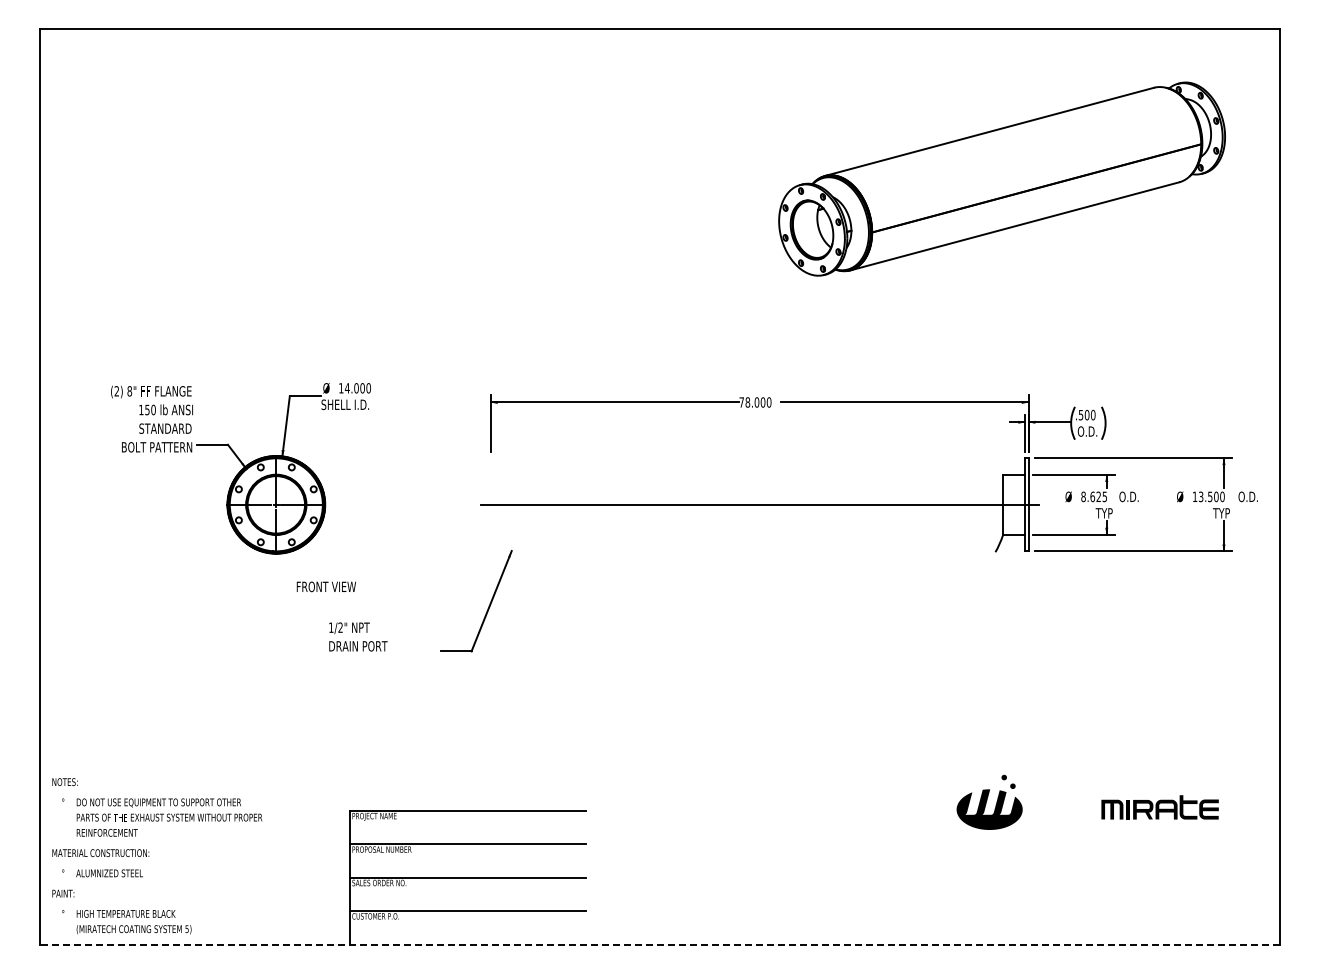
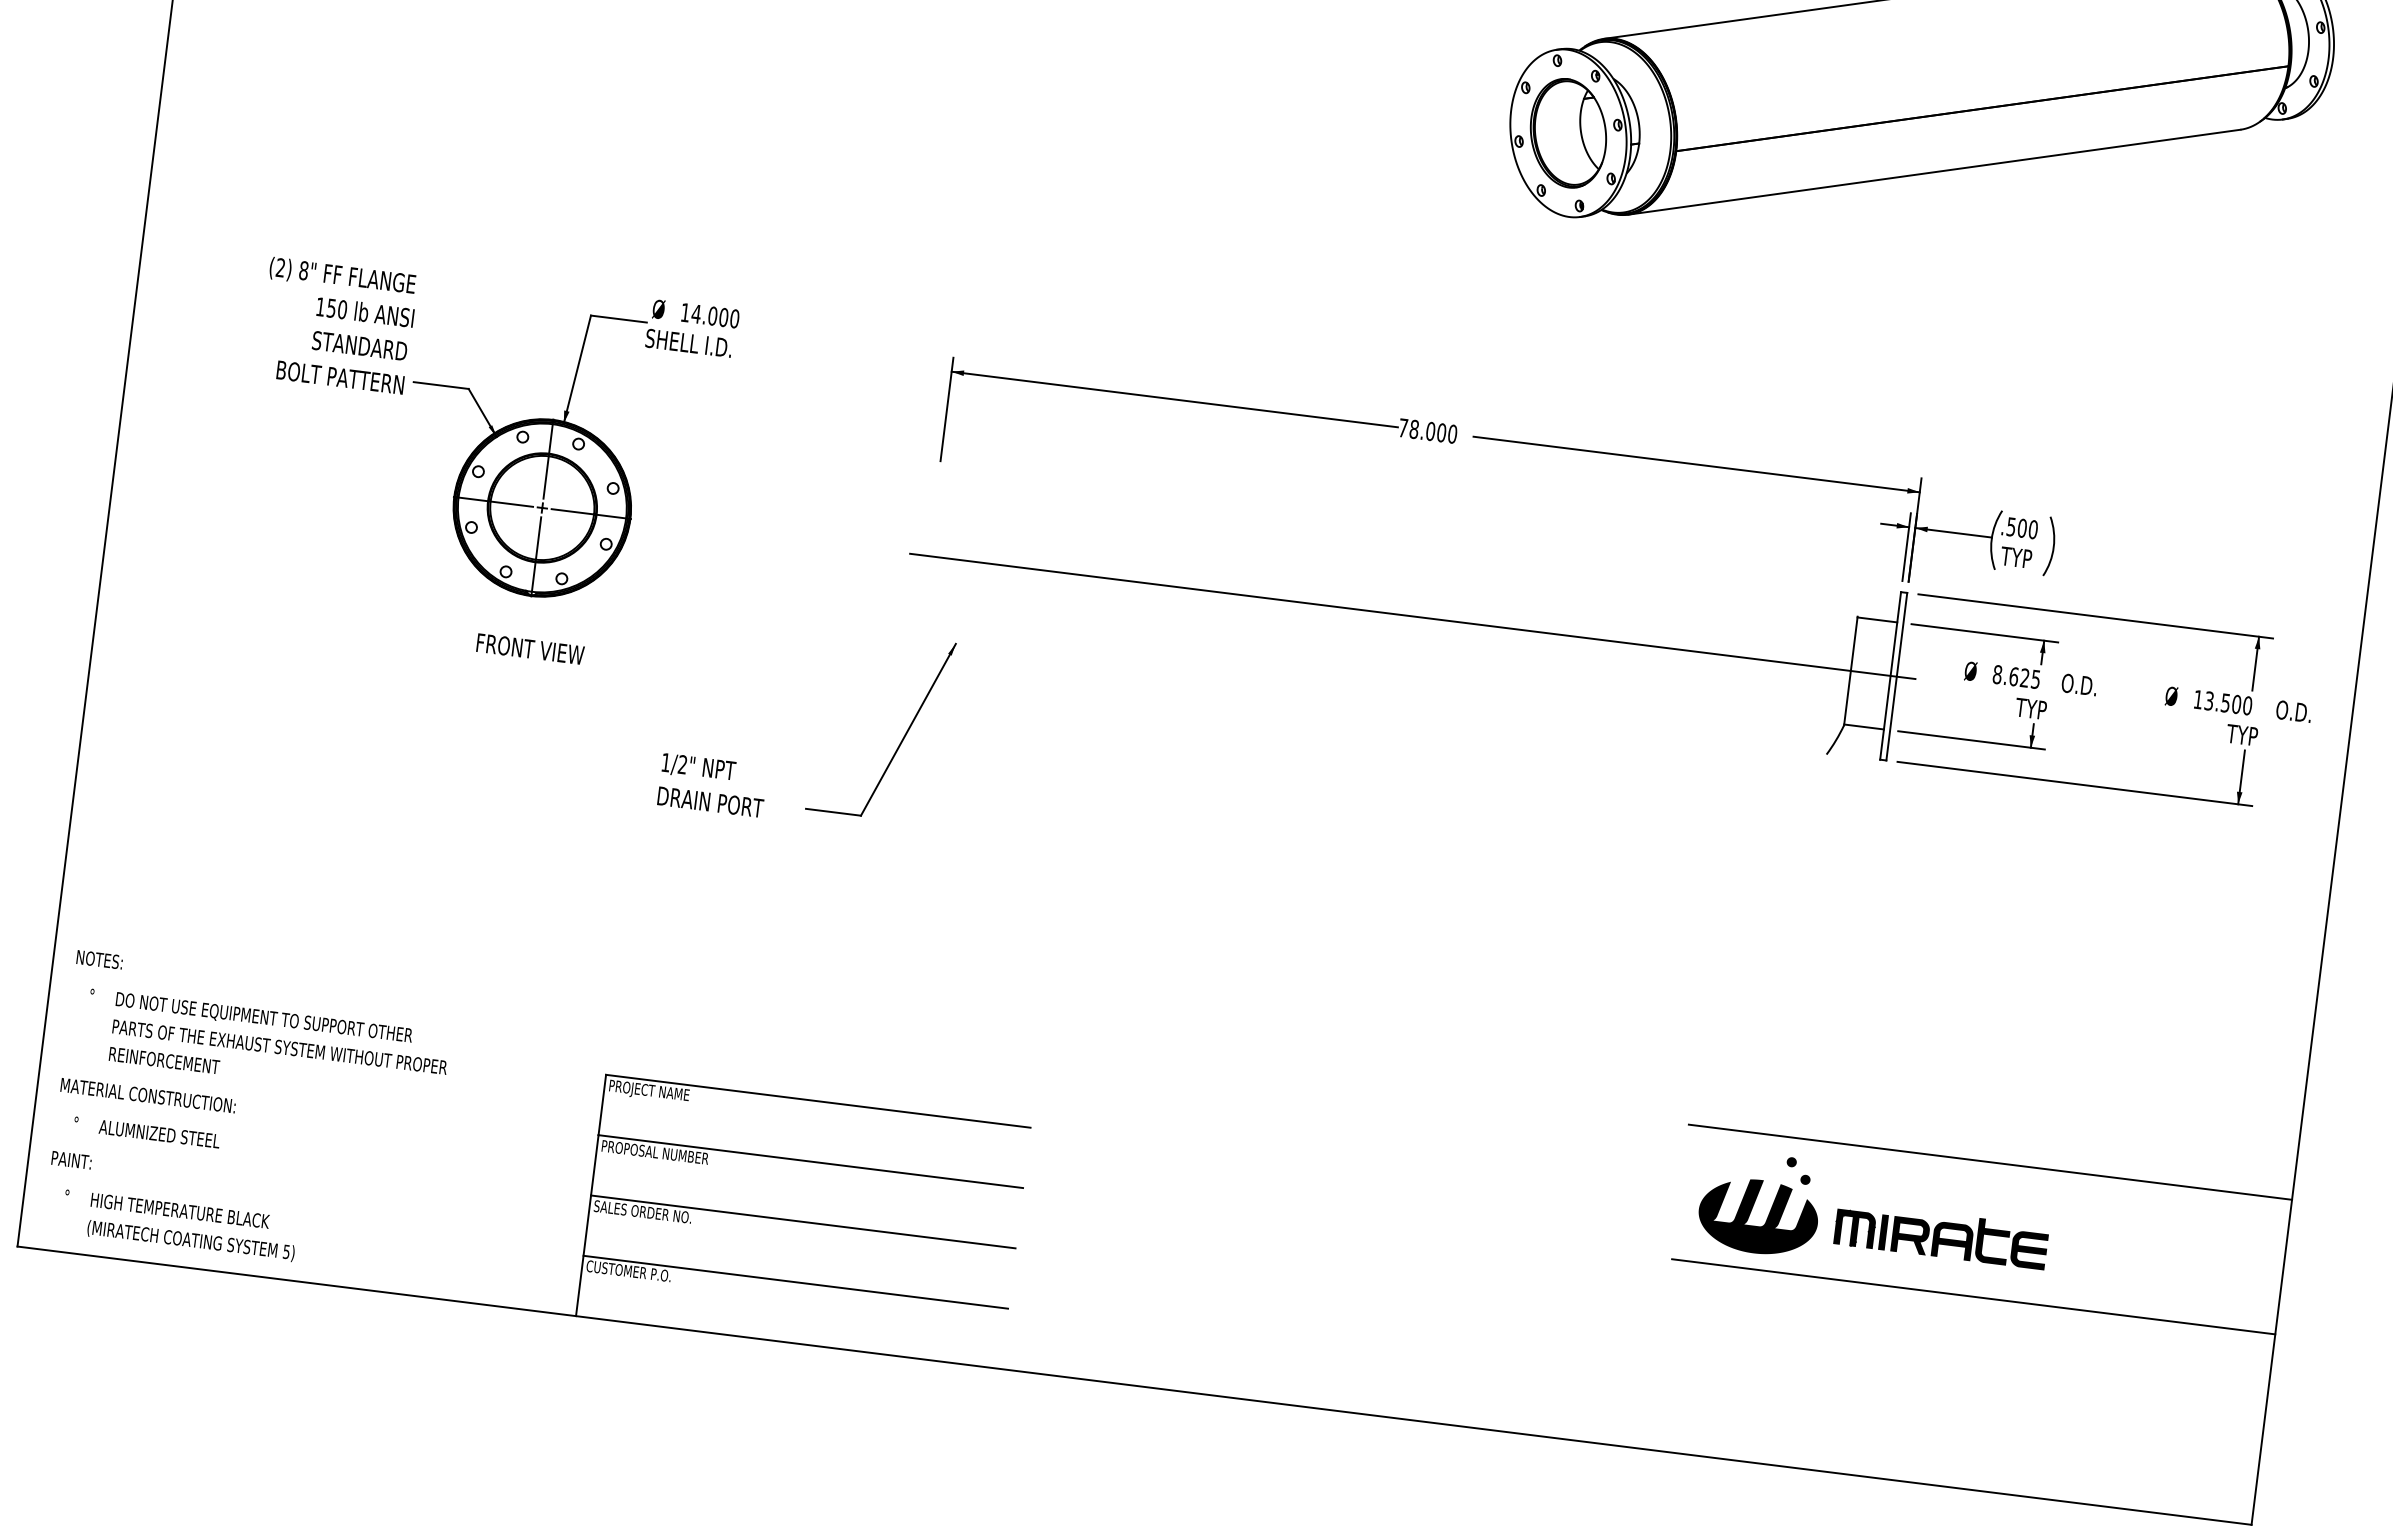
text: (1087, 431) -> (2019, 557), O.D. -> TYP
text: (325, 586) -> (528, 648), moved
text: (358, 636) -> (713, 784), moved
line: (1112, 764) -> (1989, 1163), added
part: (1159, 807) -> (1940, 1235), moved
line: (1112, 838) -> (1973, 1296), added
line: (659, 944) -> (1133, 1385), dashed -> solid

